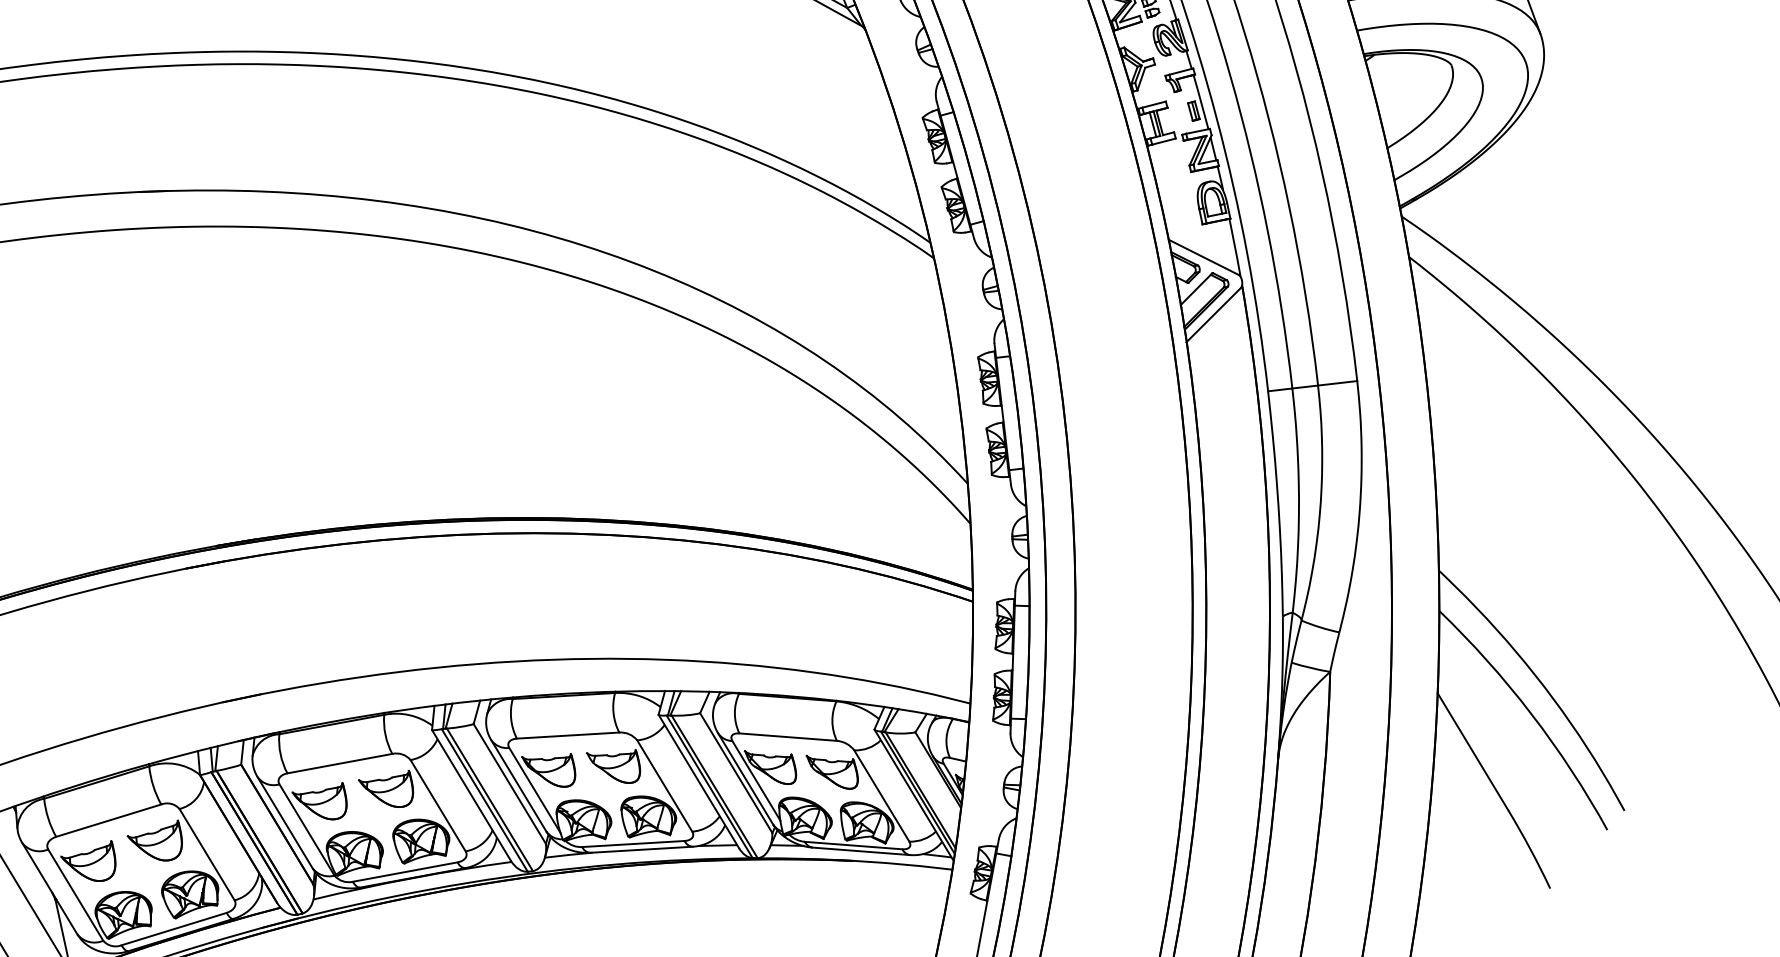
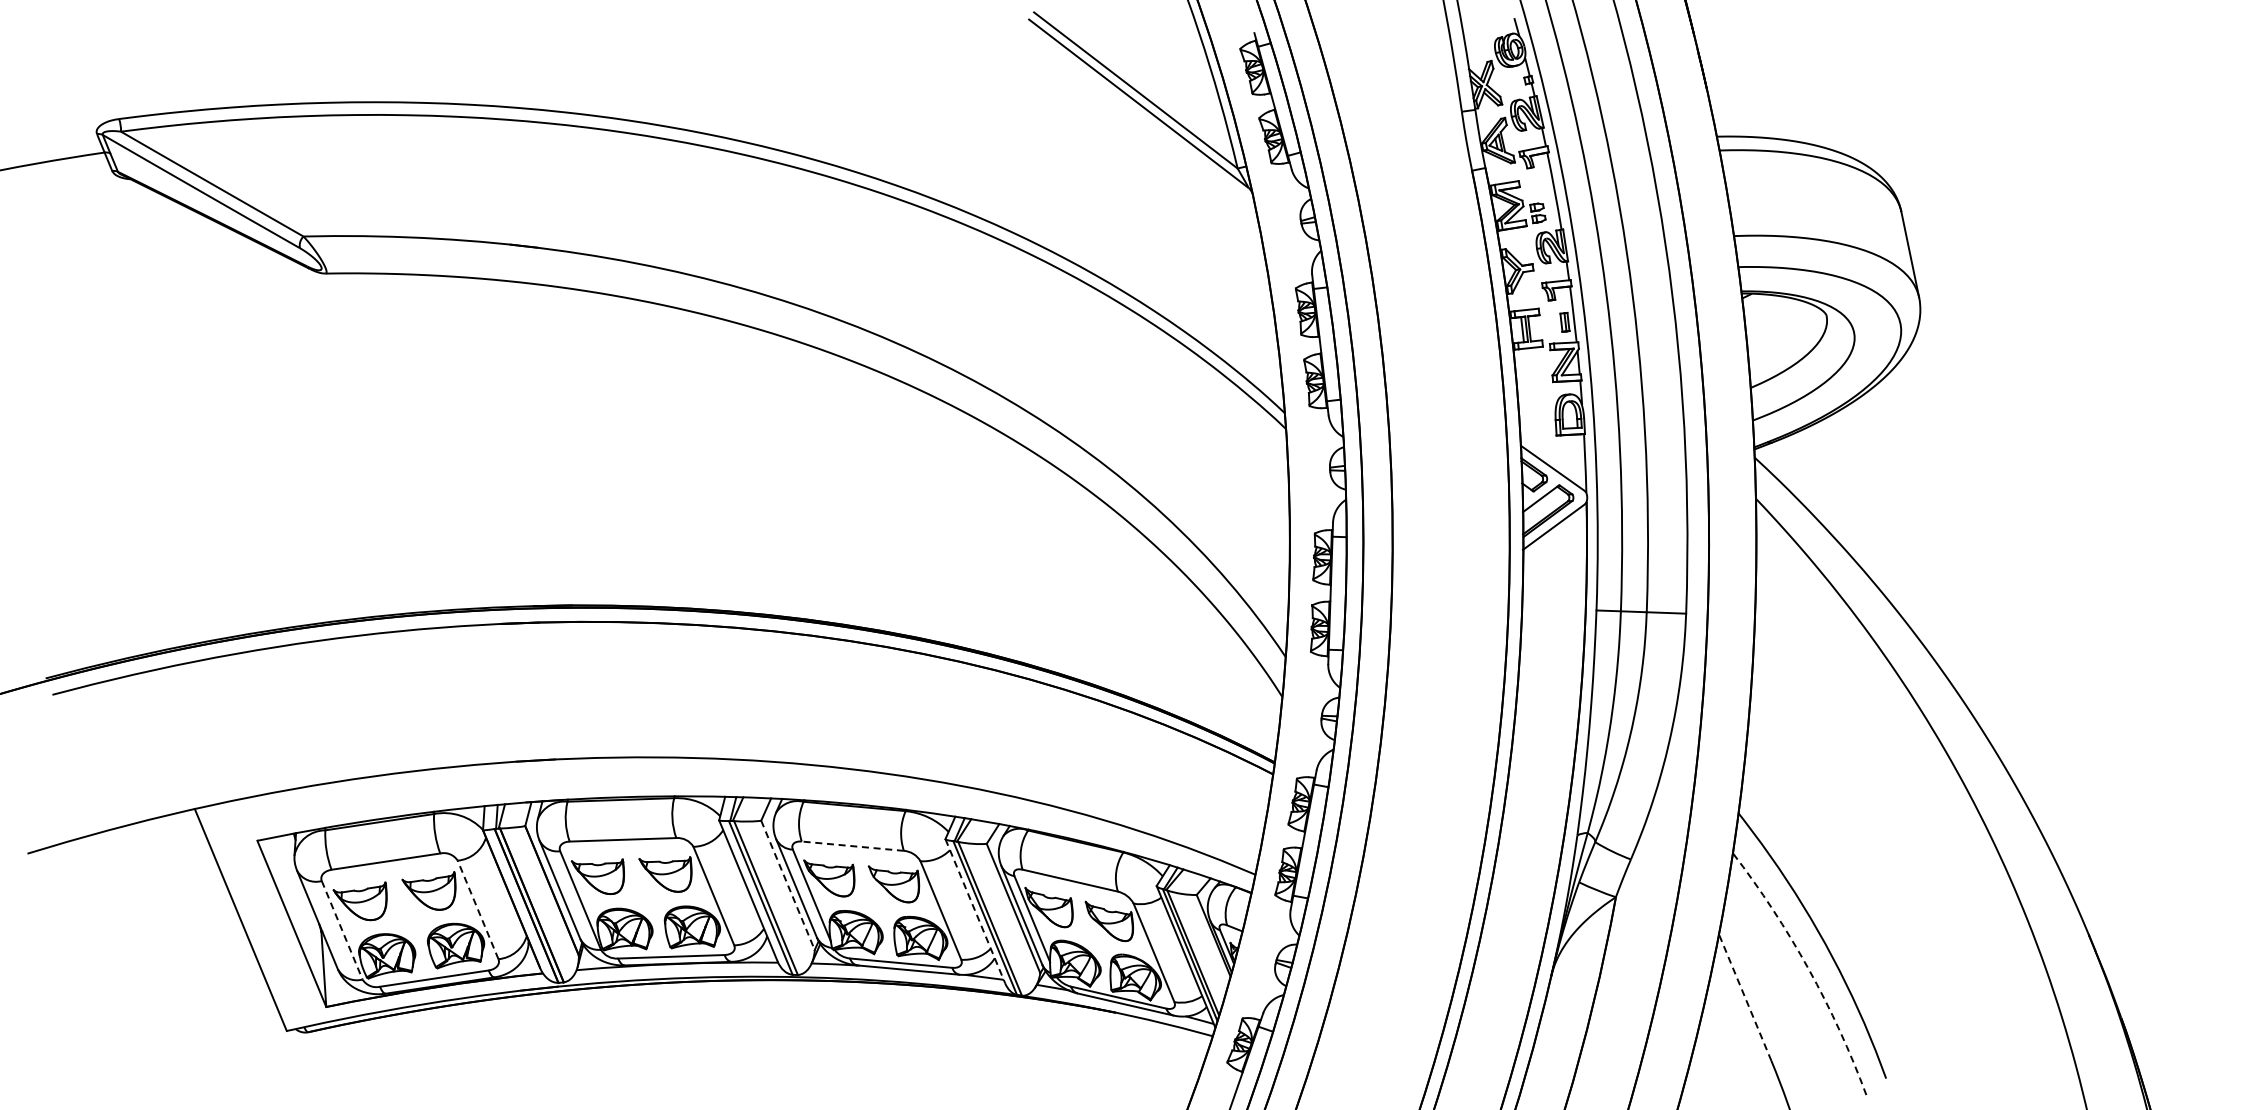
arc: (1531, 714) -> (1808, 969), solid -> dashed
line: (567, 735) -> (852, 846), solid -> dashed
line: (1473, 751) -> (1745, 997), solid -> dashed
line: (699, 781) -> (975, 911), solid -> dashed
line: (510, 784) -> (788, 885), solid -> dashed
line: (206, 854) -> (477, 909), solid -> dashed
line: (76, 895) -> (342, 930), solid -> dashed

